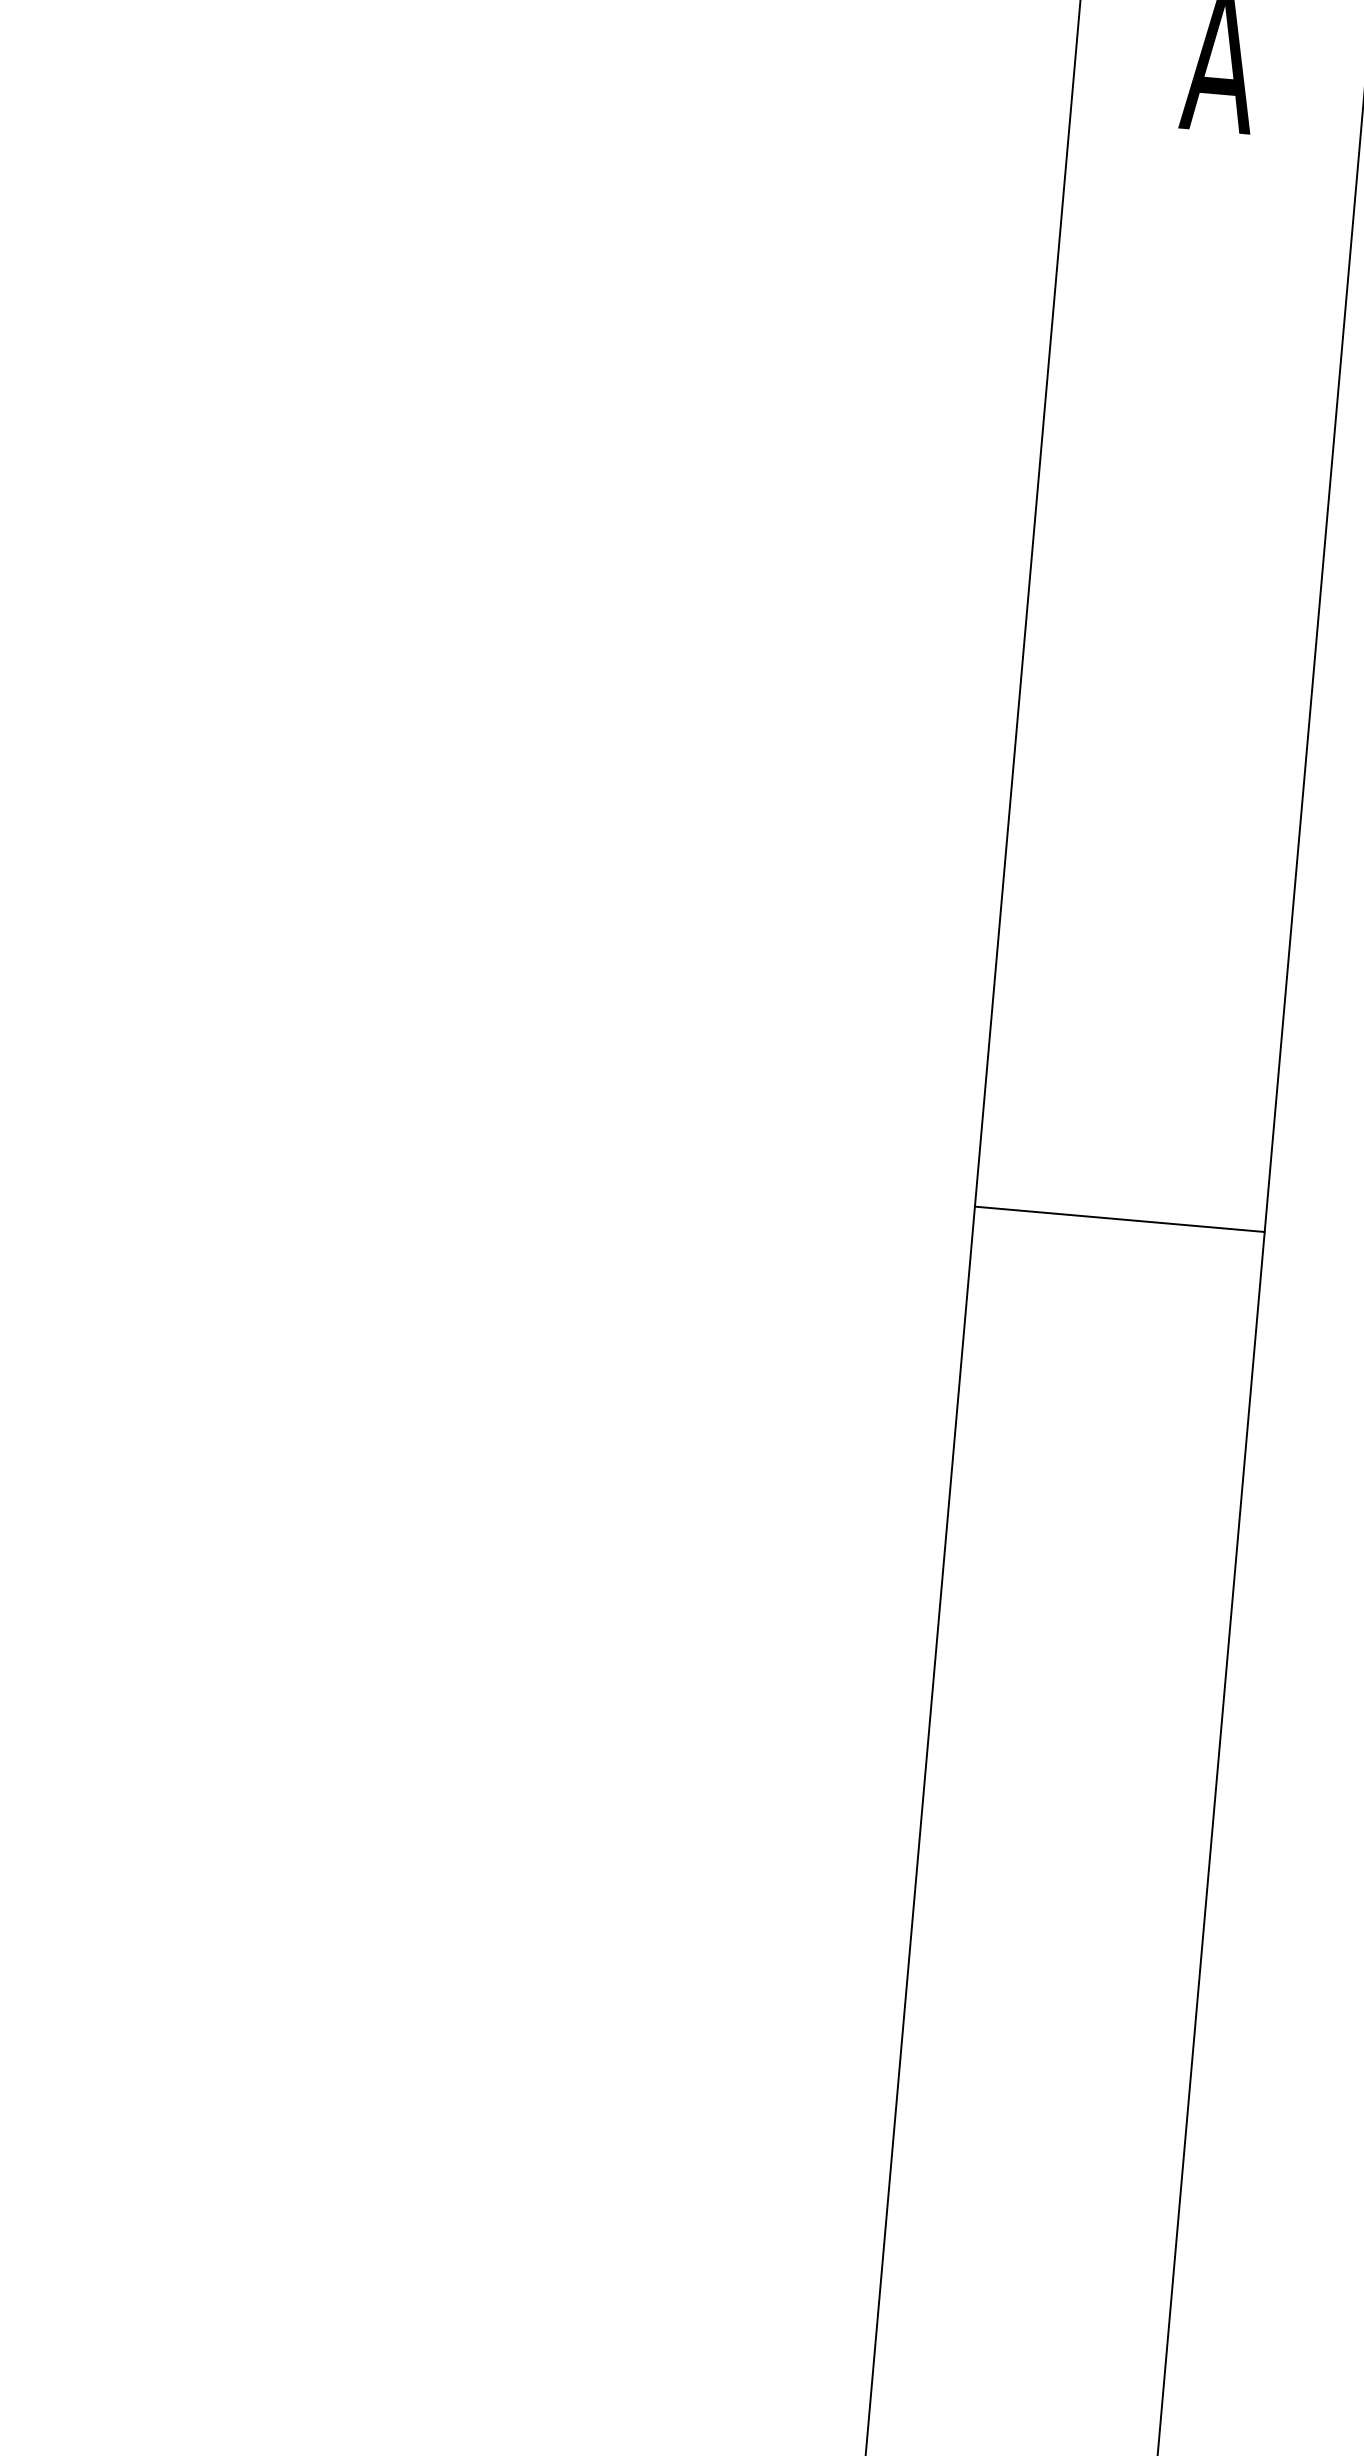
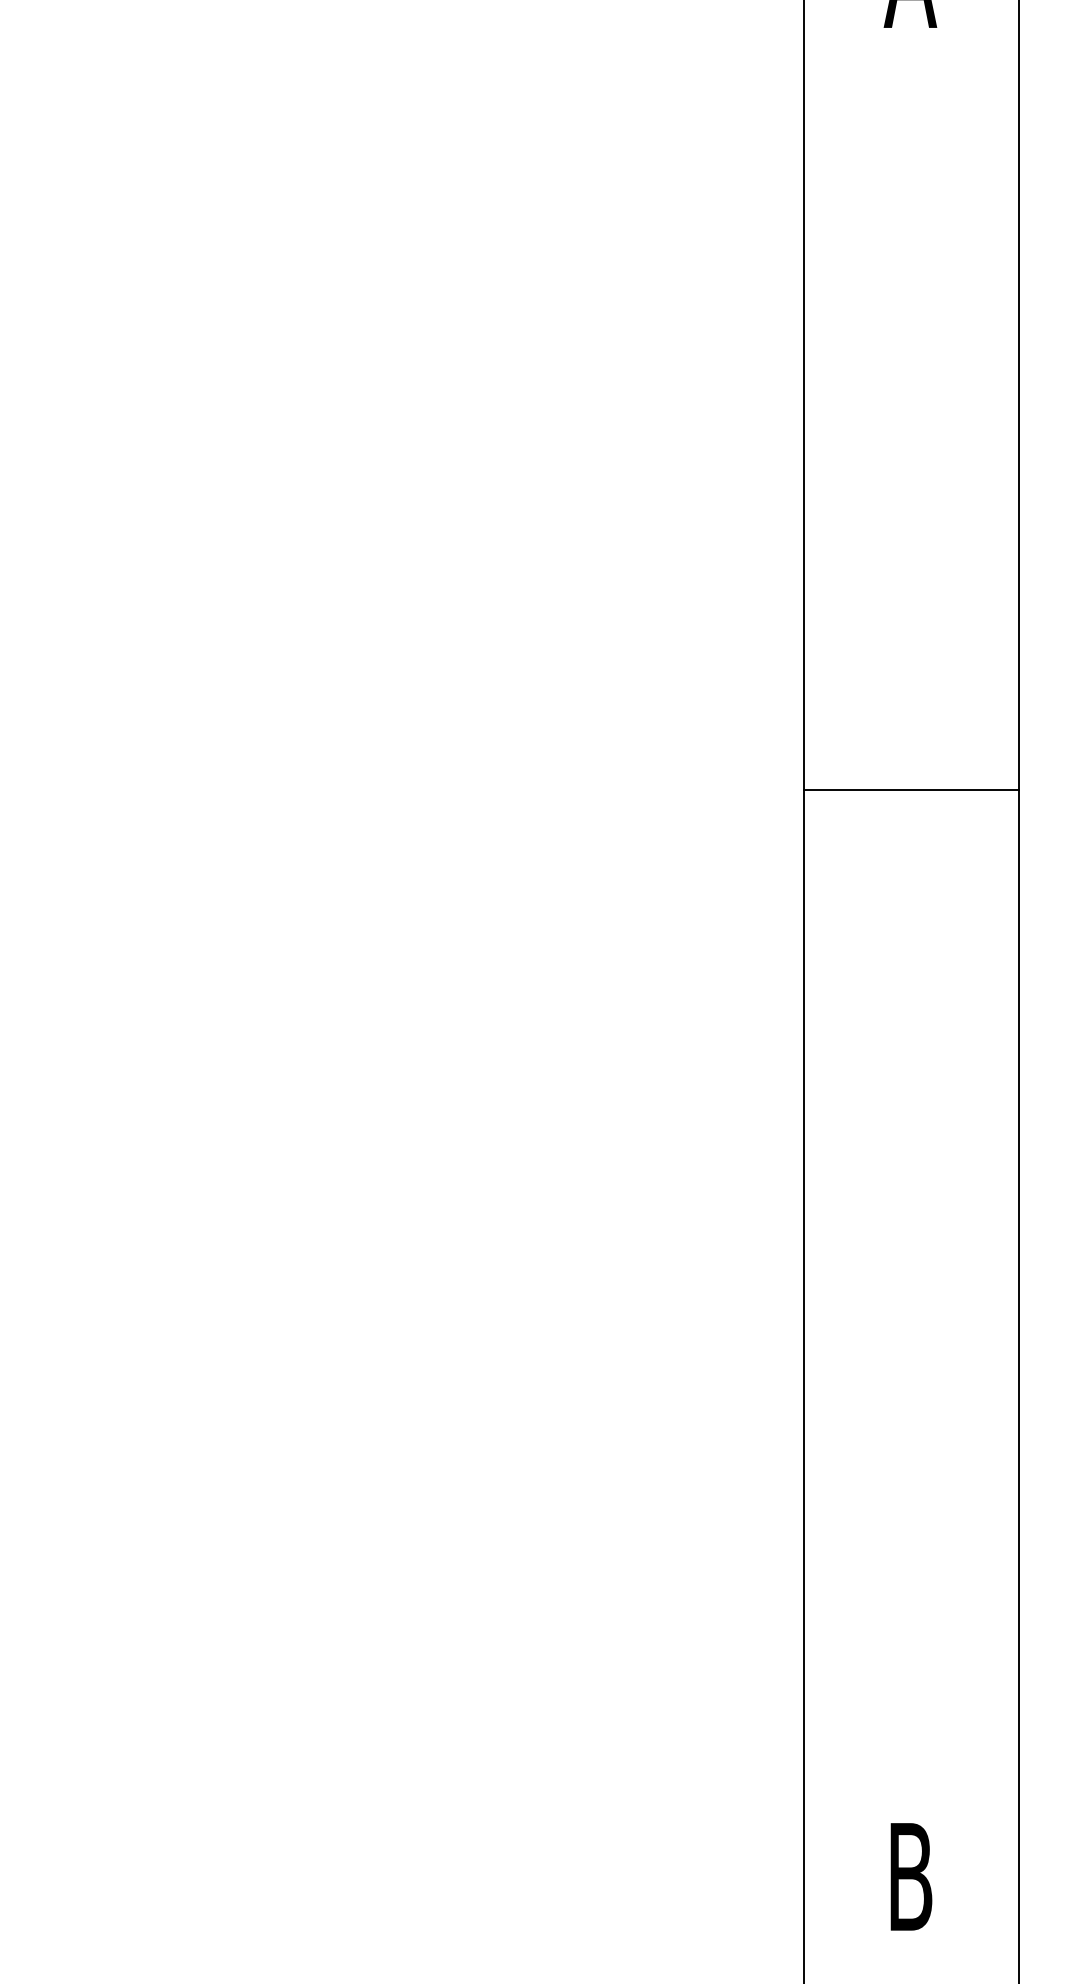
line: (1119, 1218) -> (910, 789), moved

